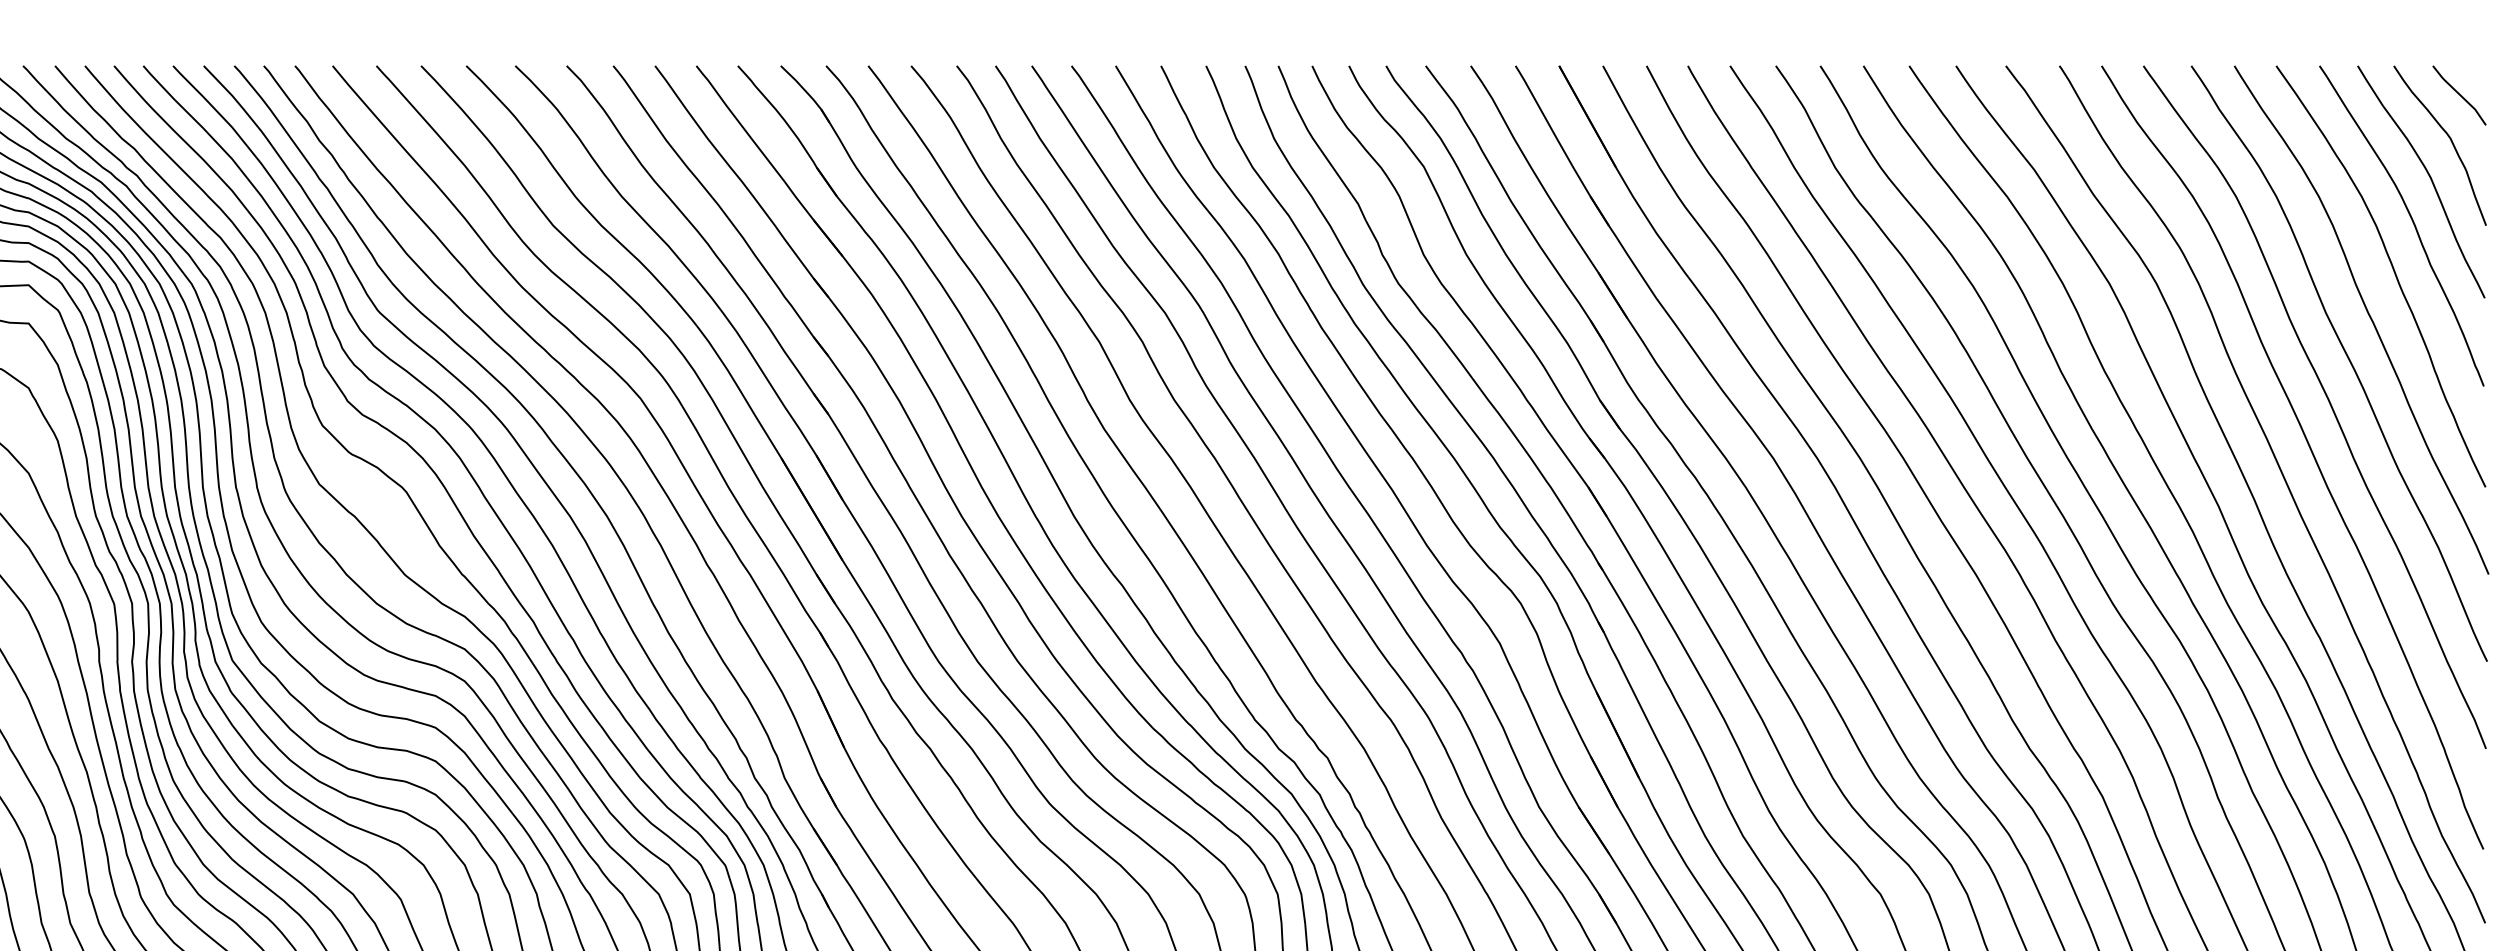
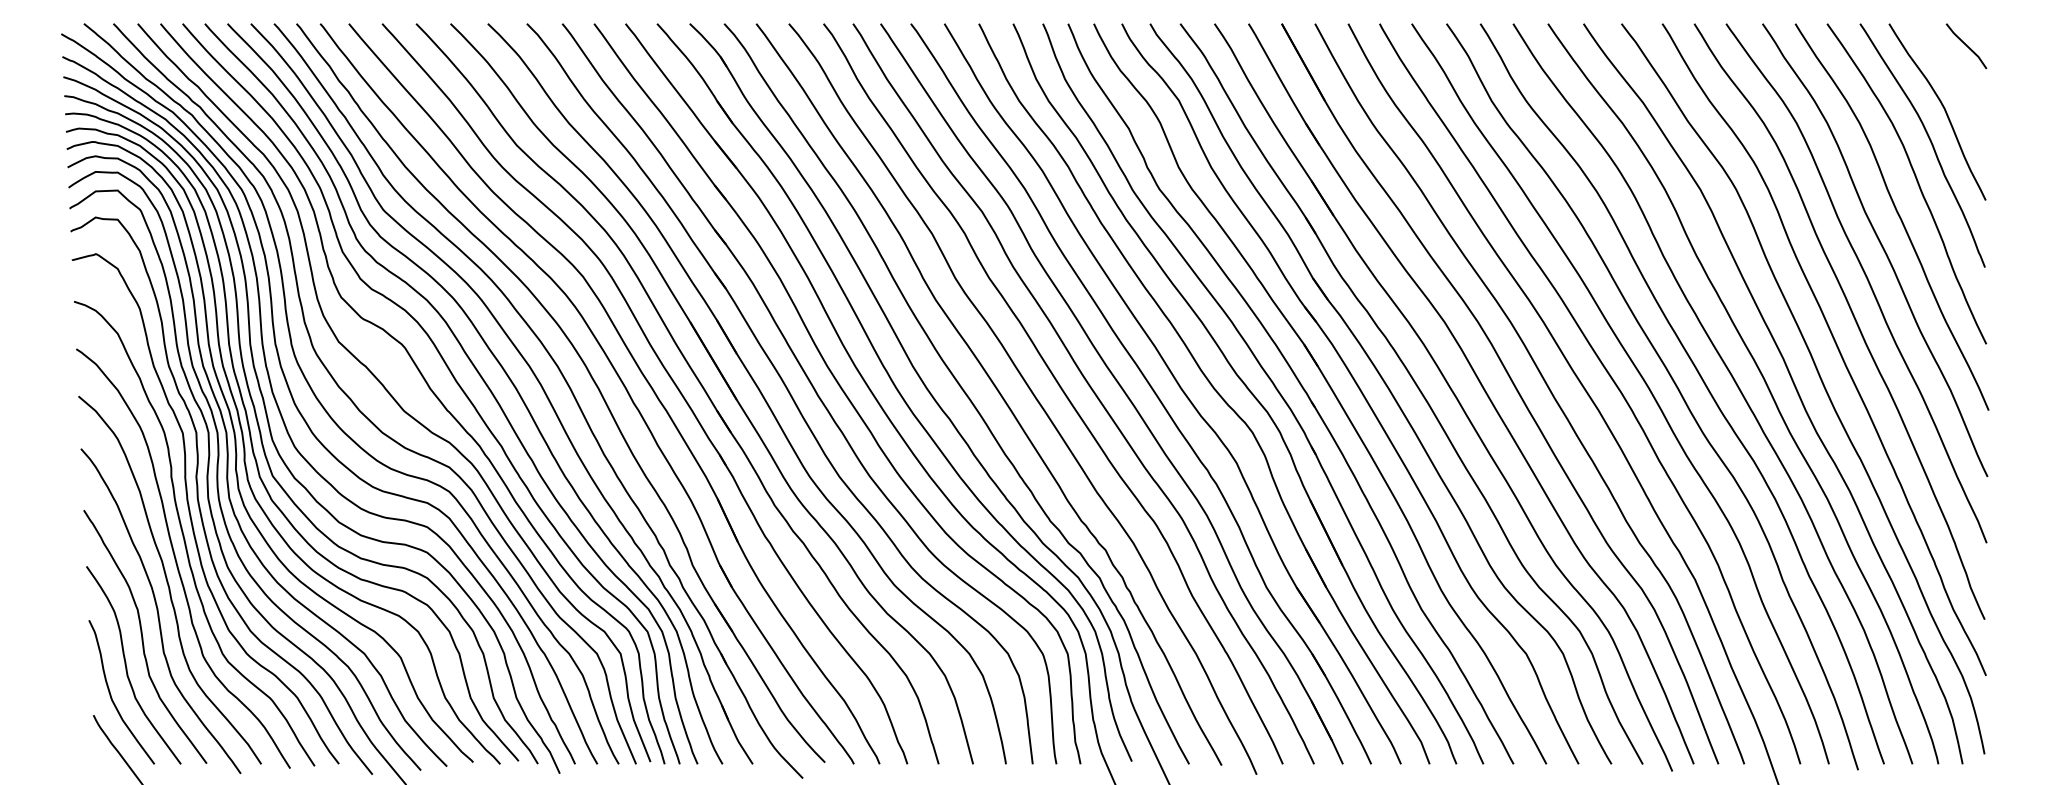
curve: (2450, 141) -> (1959, 81), removed

